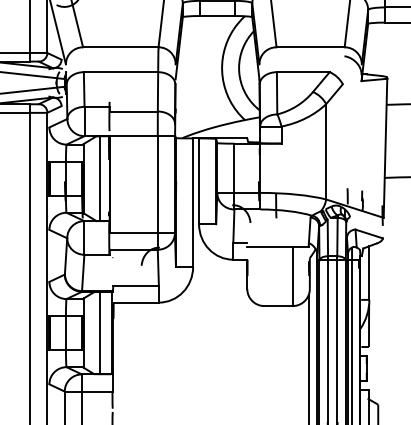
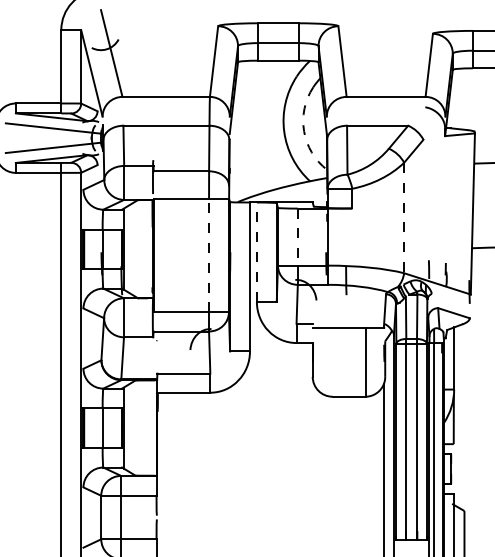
arc: (240, 77) -> (304, 131), solid -> dashed
line: (326, 152) -> (404, 218), solid -> dashed
line: (234, 168) -> (297, 237), solid -> dashed
line: (99, 178) -> (141, 249), removed
line: (198, 181) -> (256, 252), solid -> dashed
line: (158, 184) -> (209, 255), solid -> dashed
line: (99, 332) -> (141, 427), removed

